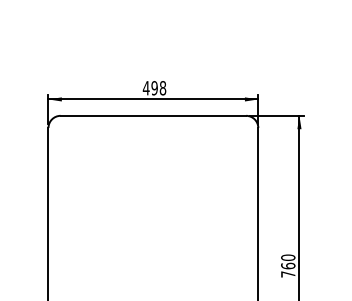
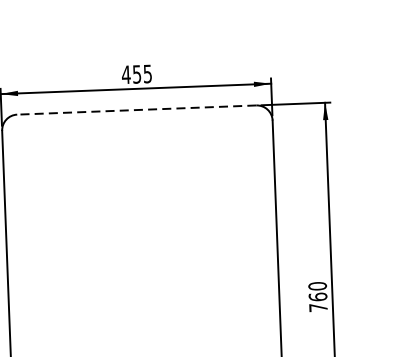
text: (158, 88) -> (142, 74), 498 -> 455
line: (153, 115) -> (136, 109), solid -> dashed

